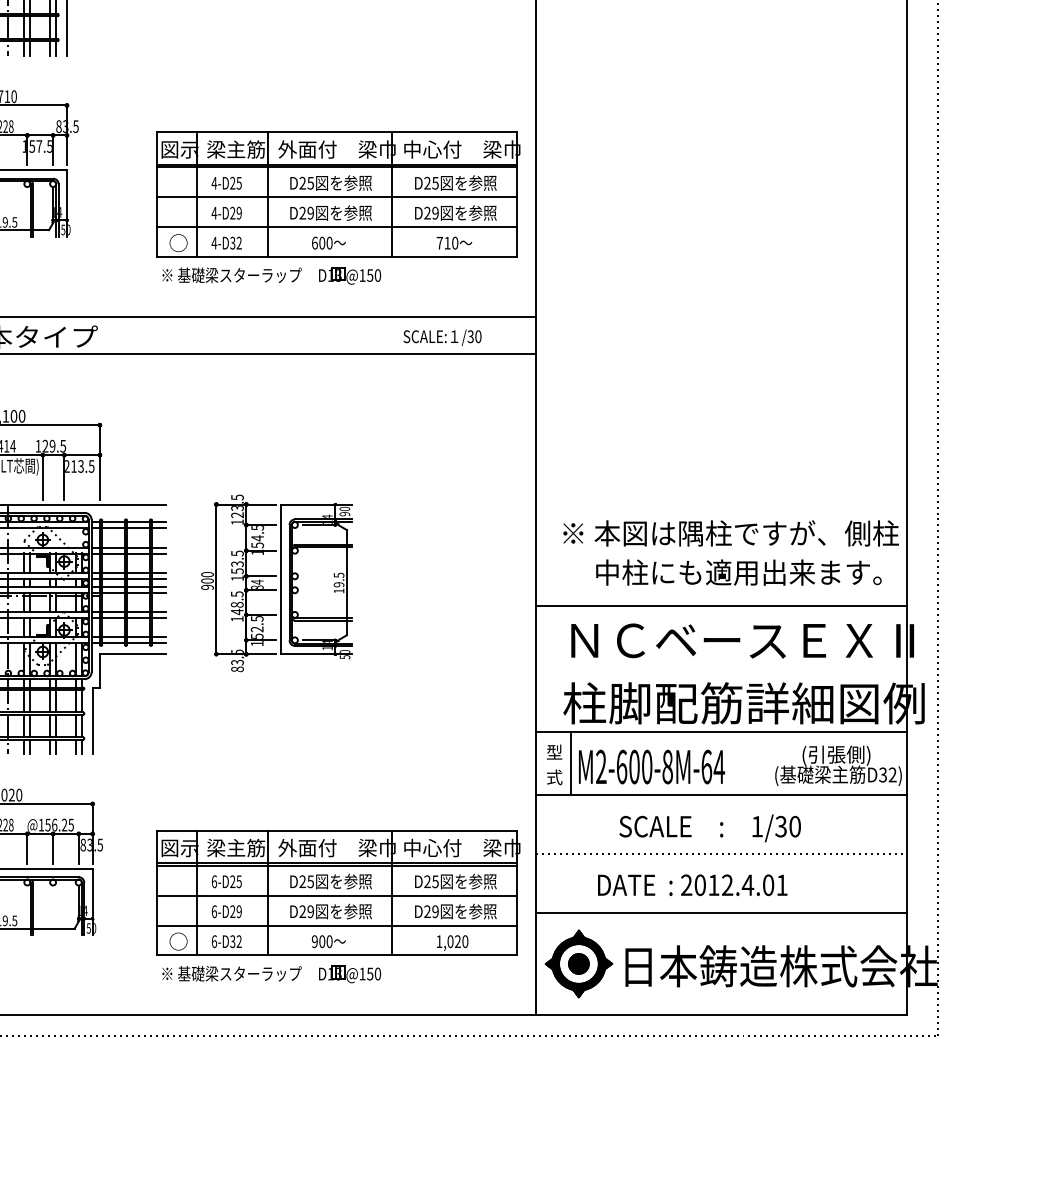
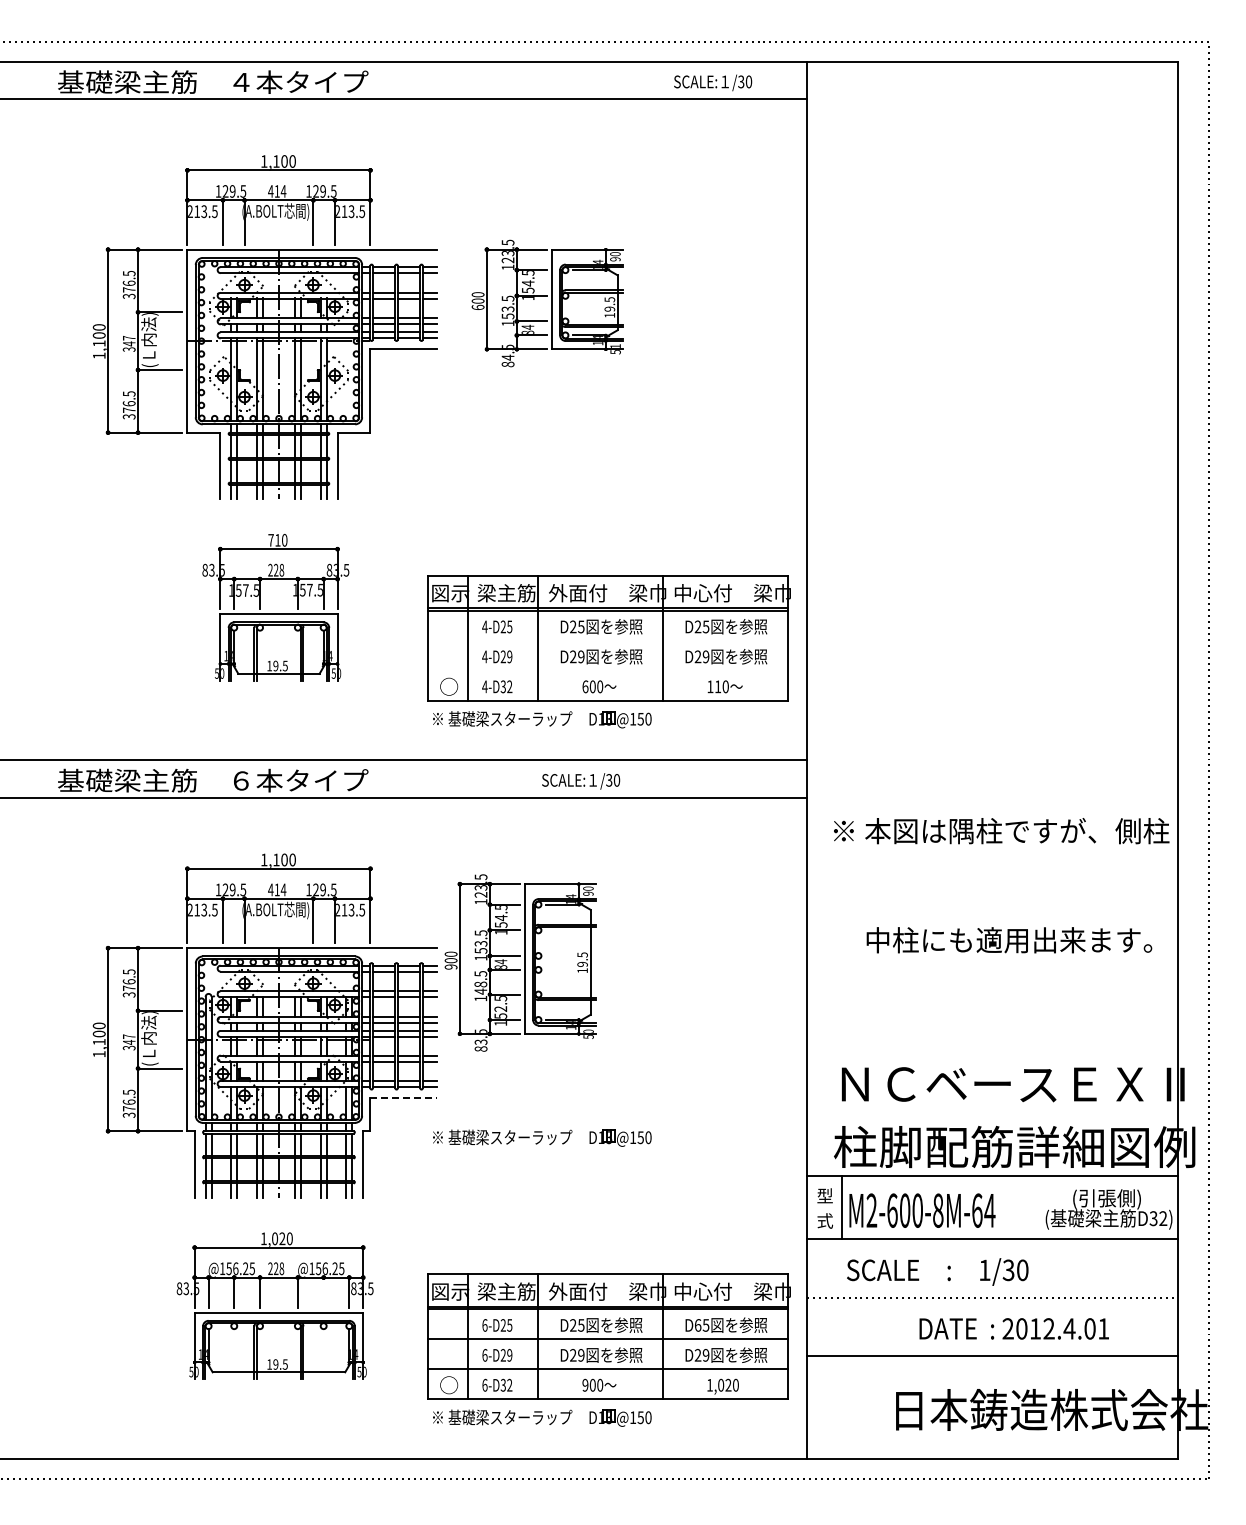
line: (336, 196) -> (607, 640), removed
line: (336, 226) -> (607, 670), removed
text: (439, 242) -> (710, 686), 710 -> 110
text: (442, 337) -> (581, 781), moved
text: (730, 533) -> (1001, 831), moved
text: (738, 572) -> (1009, 940), moved
part: (276, 582) -> (520, 962), moved
line: (720, 605) -> (991, 1049), removed
line: (133, 653) -> (404, 1097), solid -> dashed
part: (271, 693) -> (542, 1137), added
text: (709, 827) -> (937, 1271), moved
line: (52, 848) -> (323, 1292), removed
text: (426, 881) -> (697, 1325), D25 -> D65
text: (691, 884) -> (1013, 1328), moved
part: (578, 963) -> (849, 1407), removed

